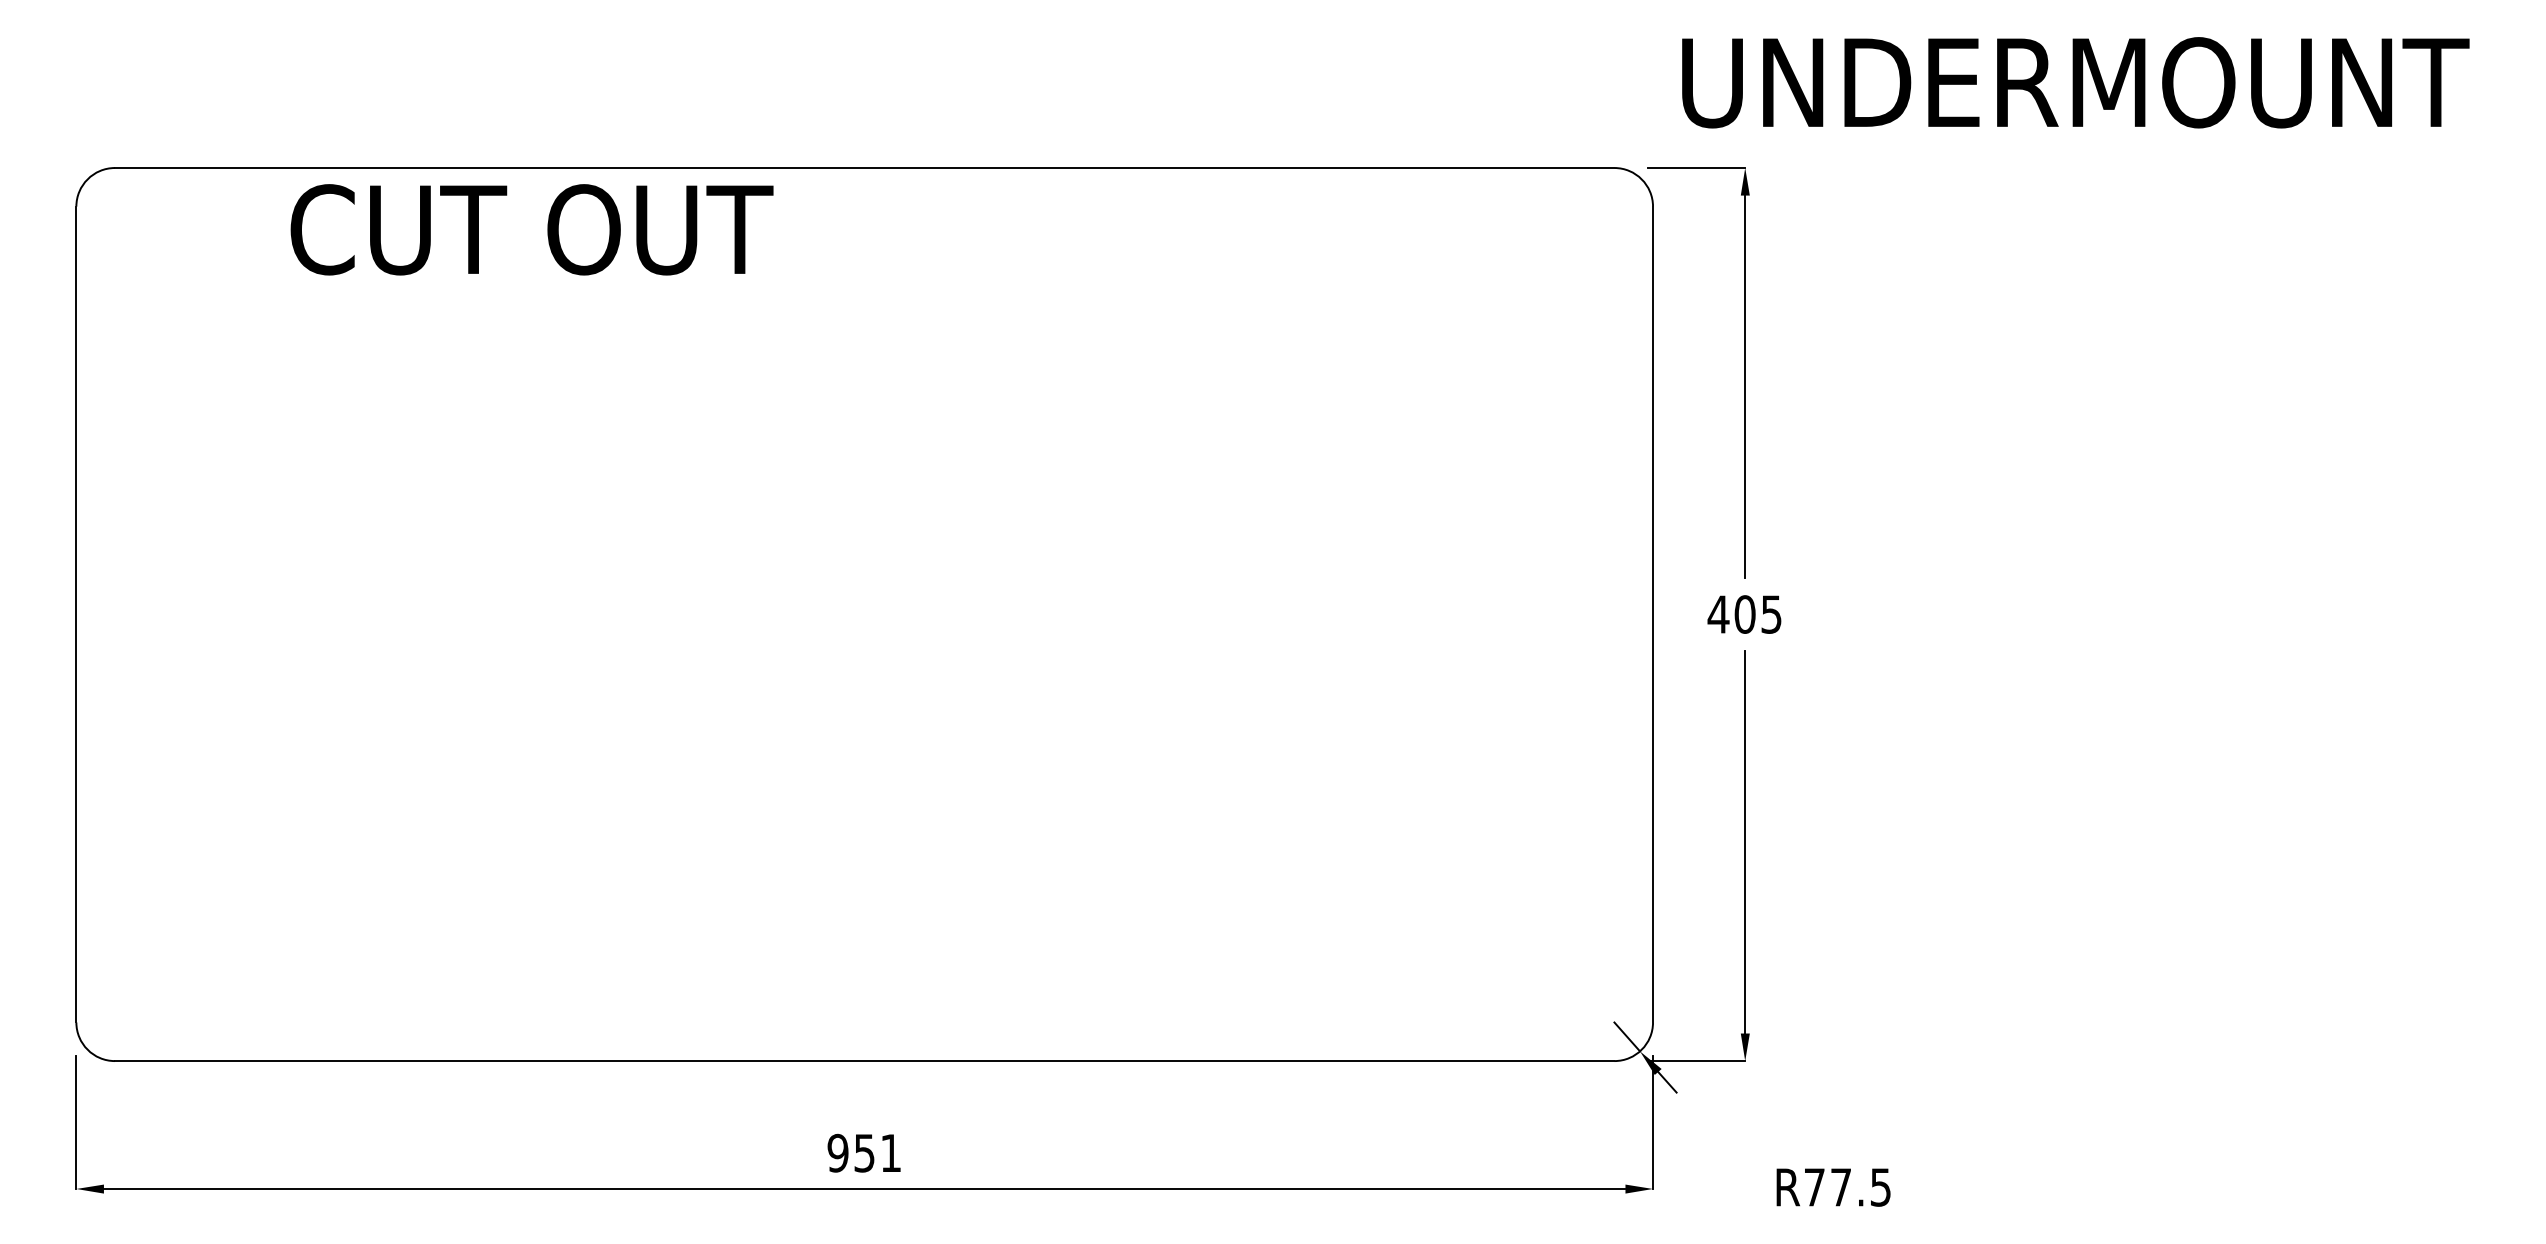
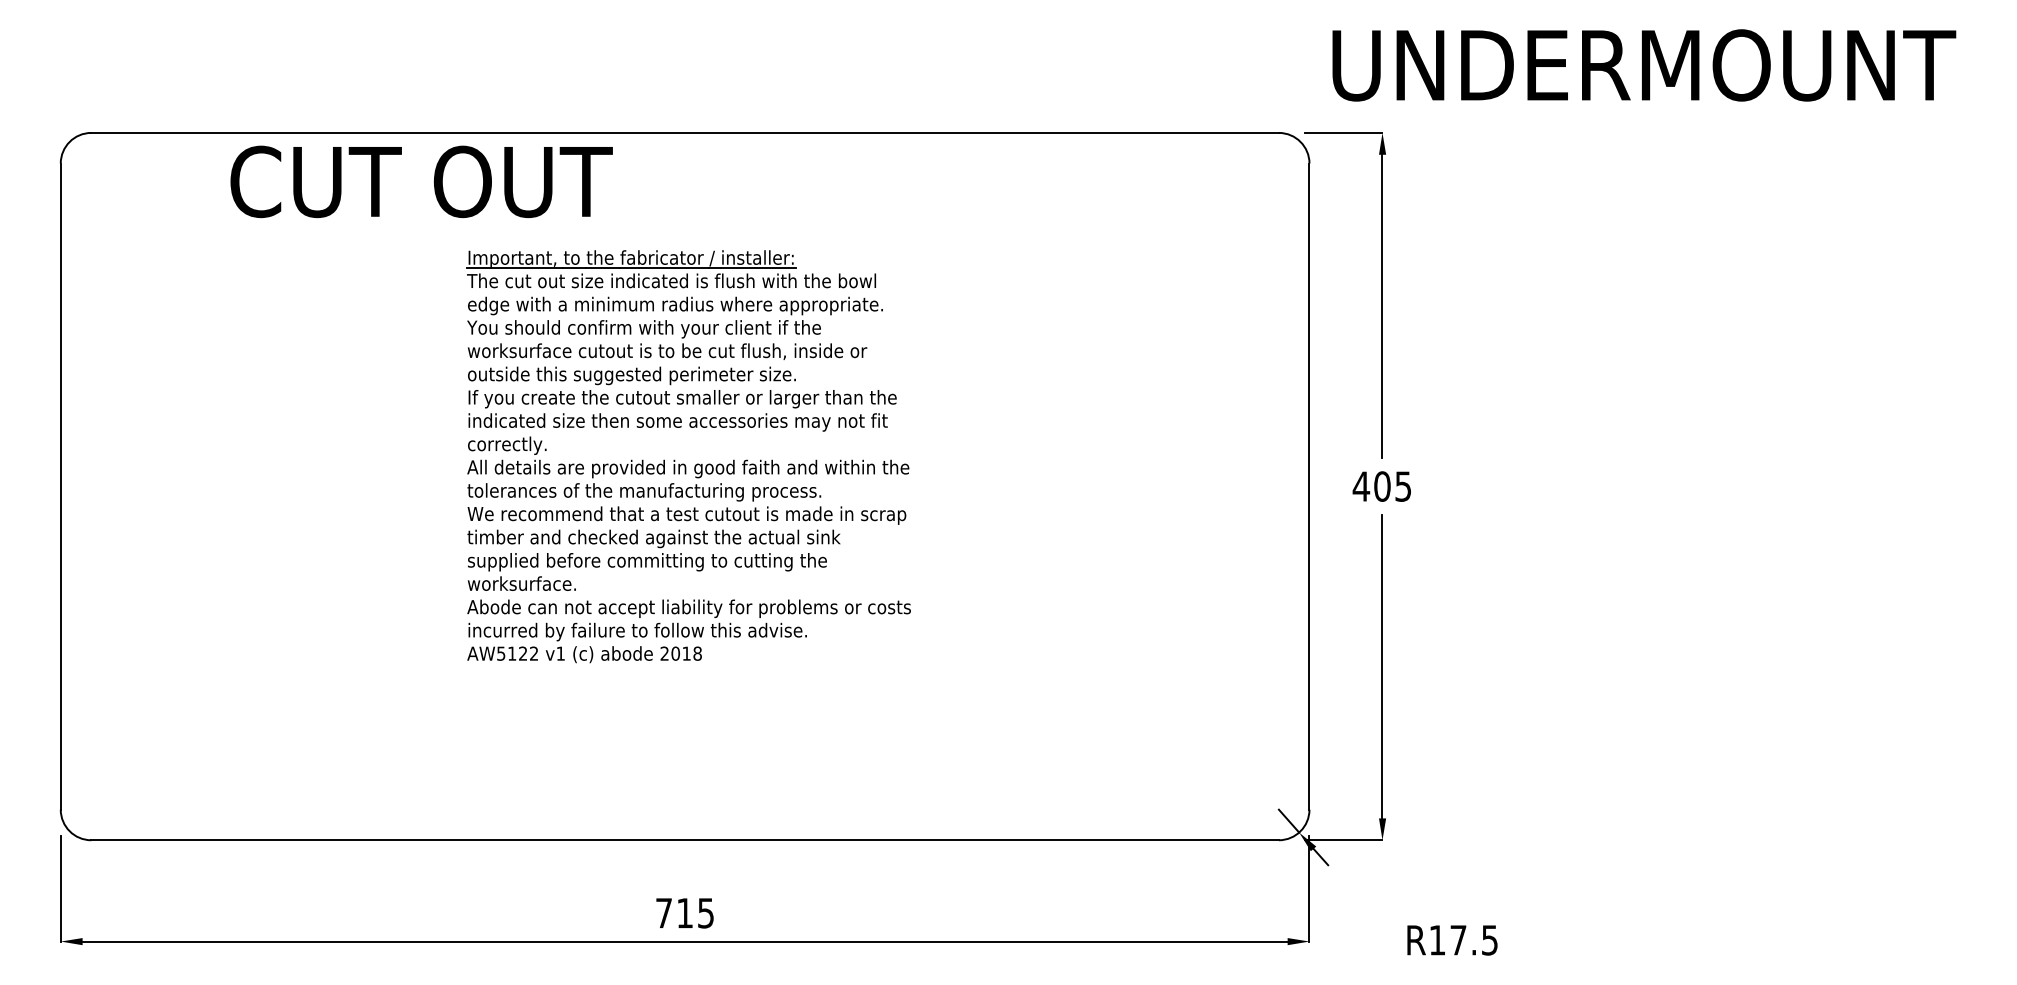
part: (863, 585) -> (684, 463), added
text: (863, 1152) -> (684, 912), 951 -> 715
text: (1814, 1187) -> (1437, 940), R77.5 -> R17.5

